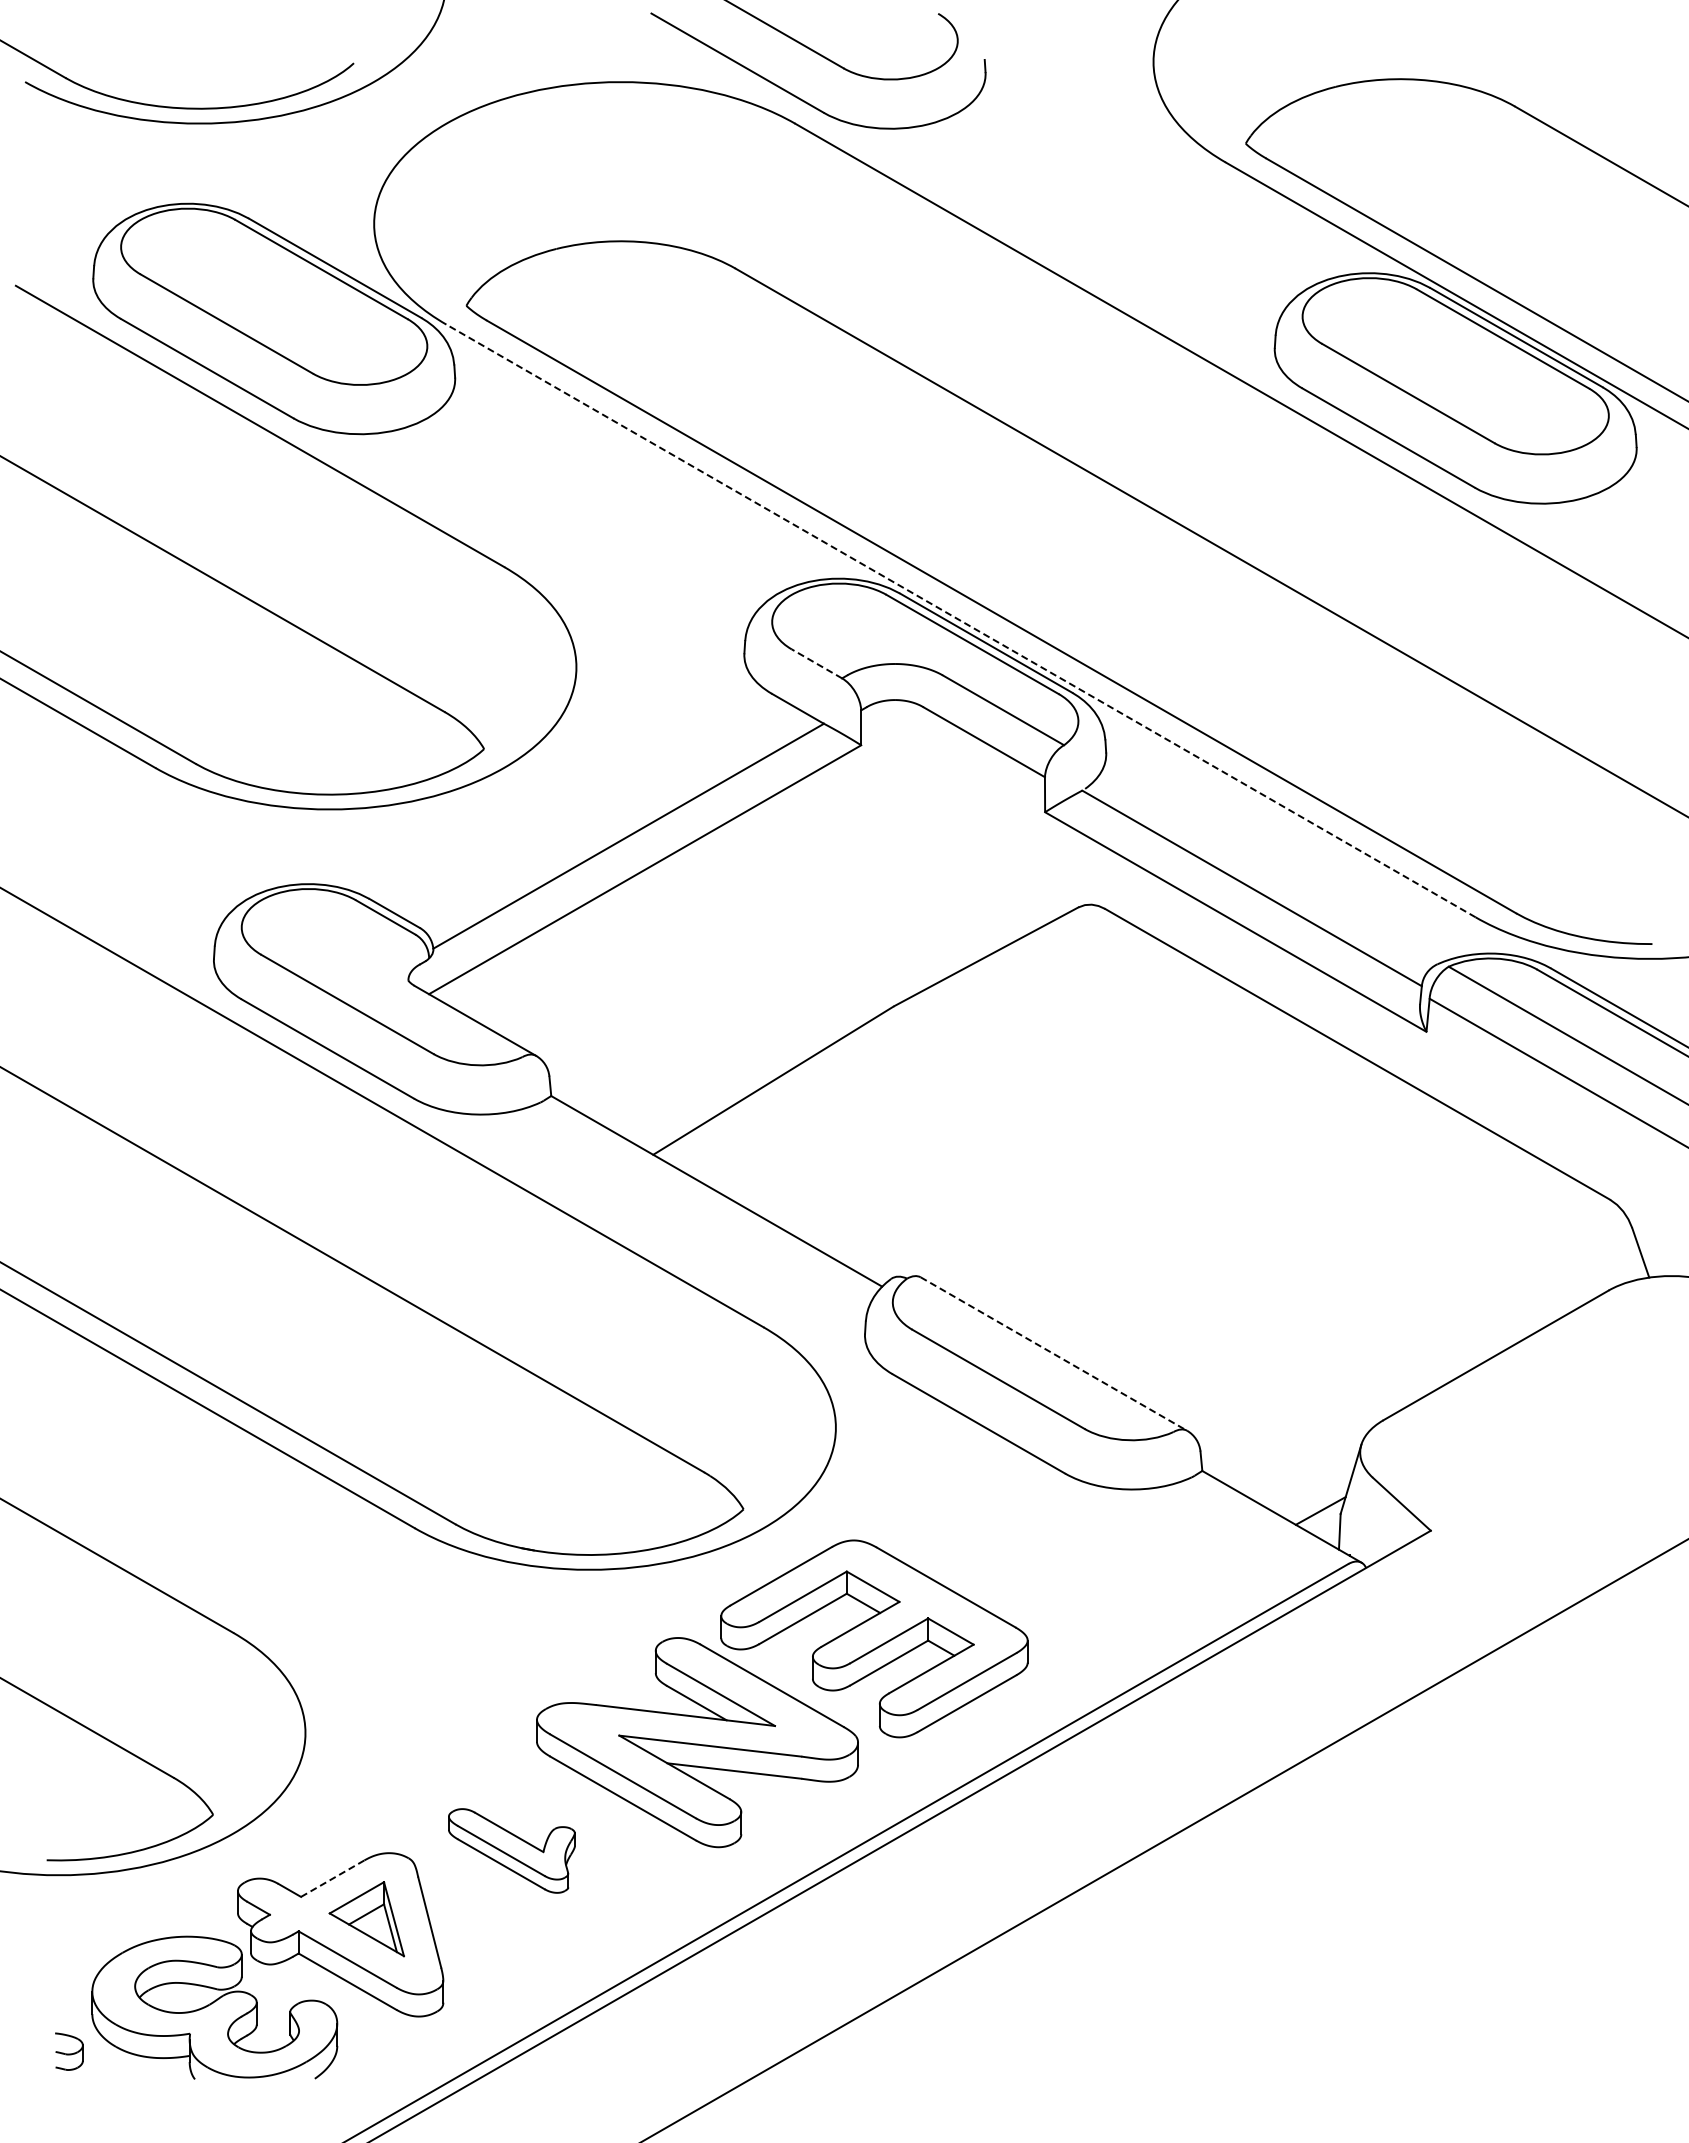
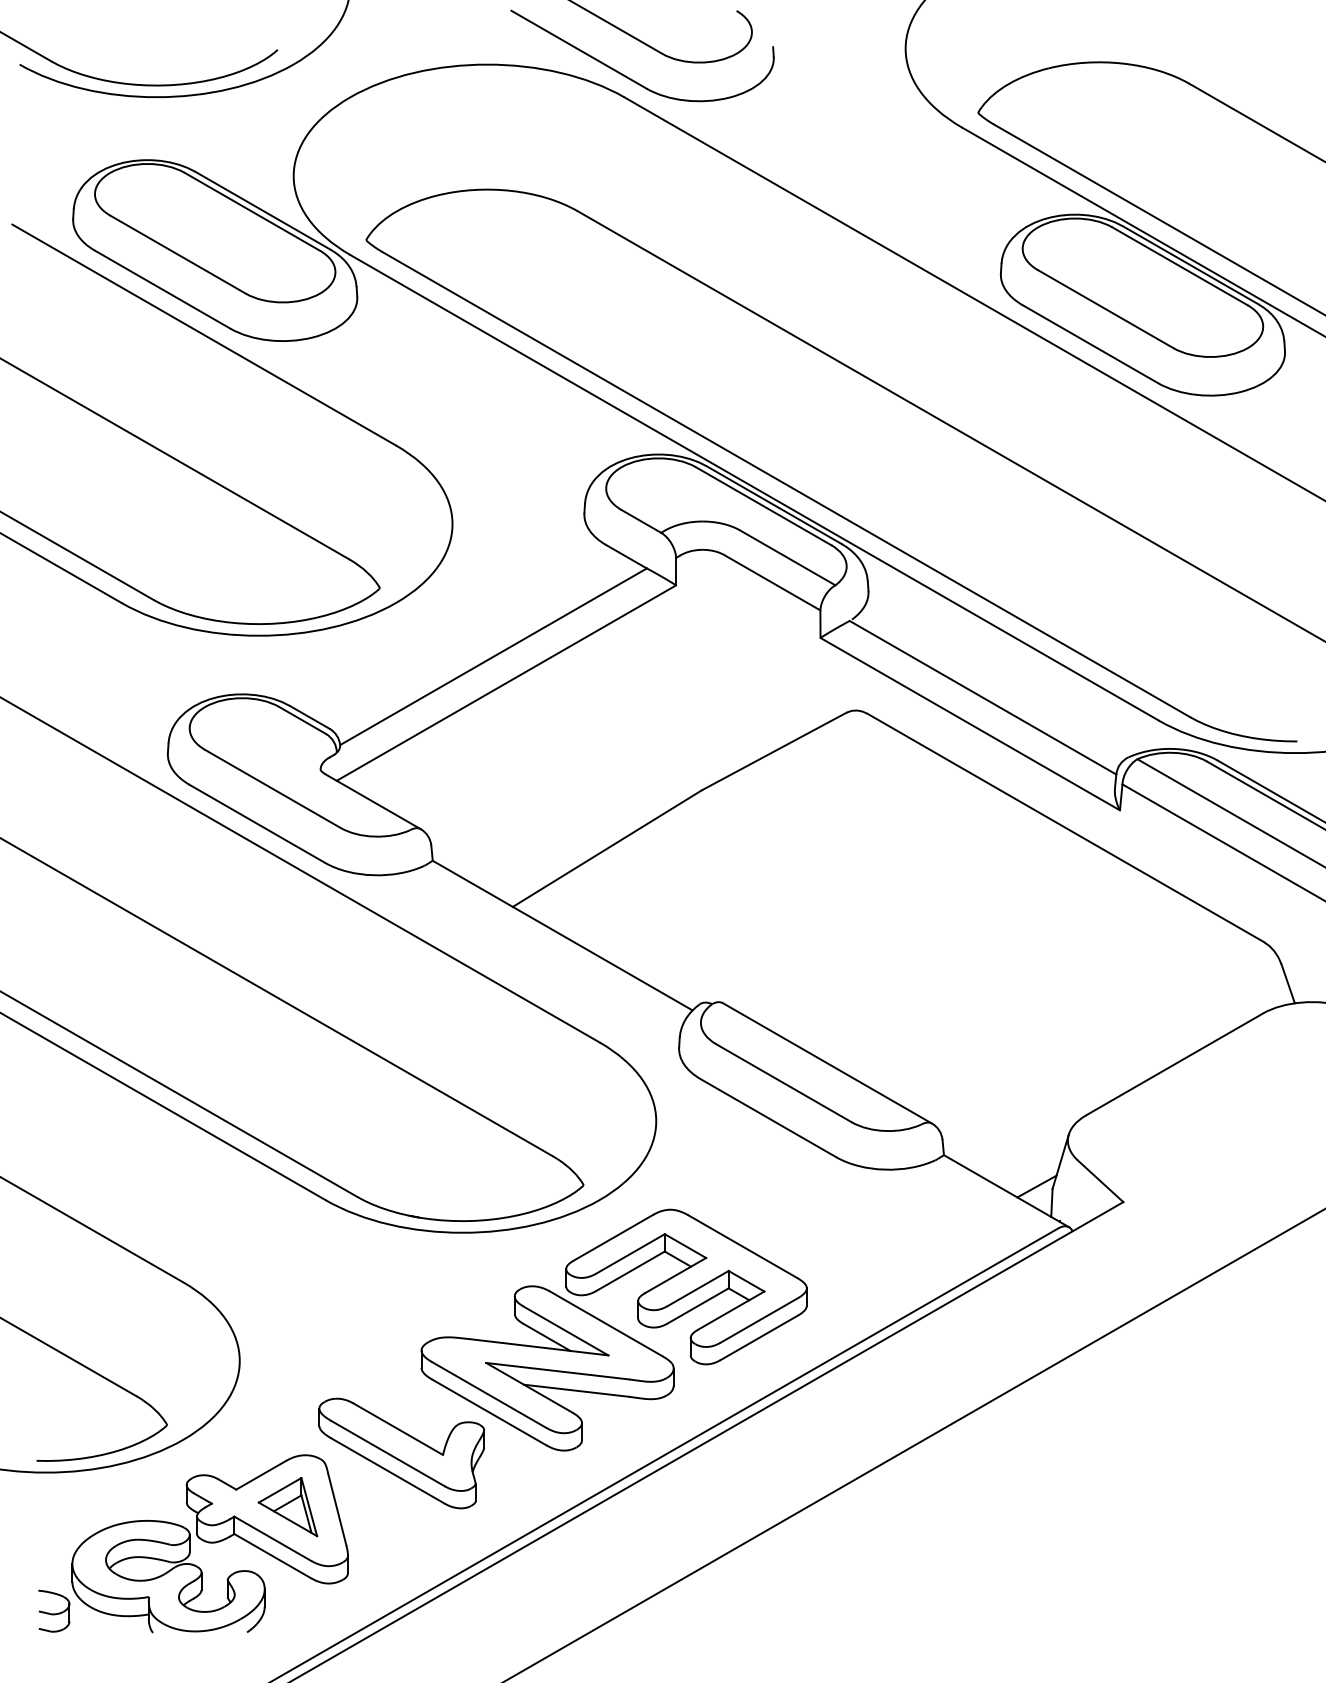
line: (961, 620) -> (754, 487), dashed -> solid
line: (816, 663) -> (641, 521), dashed -> solid
line: (1053, 1354) -> (827, 1063), dashed -> solid
part: (511, 1850) -> (401, 1453), size x1.67
line: (332, 1878) -> (260, 1475), dashed -> solid
part: (69, 2051) -> (54, 1610), size x1.43

